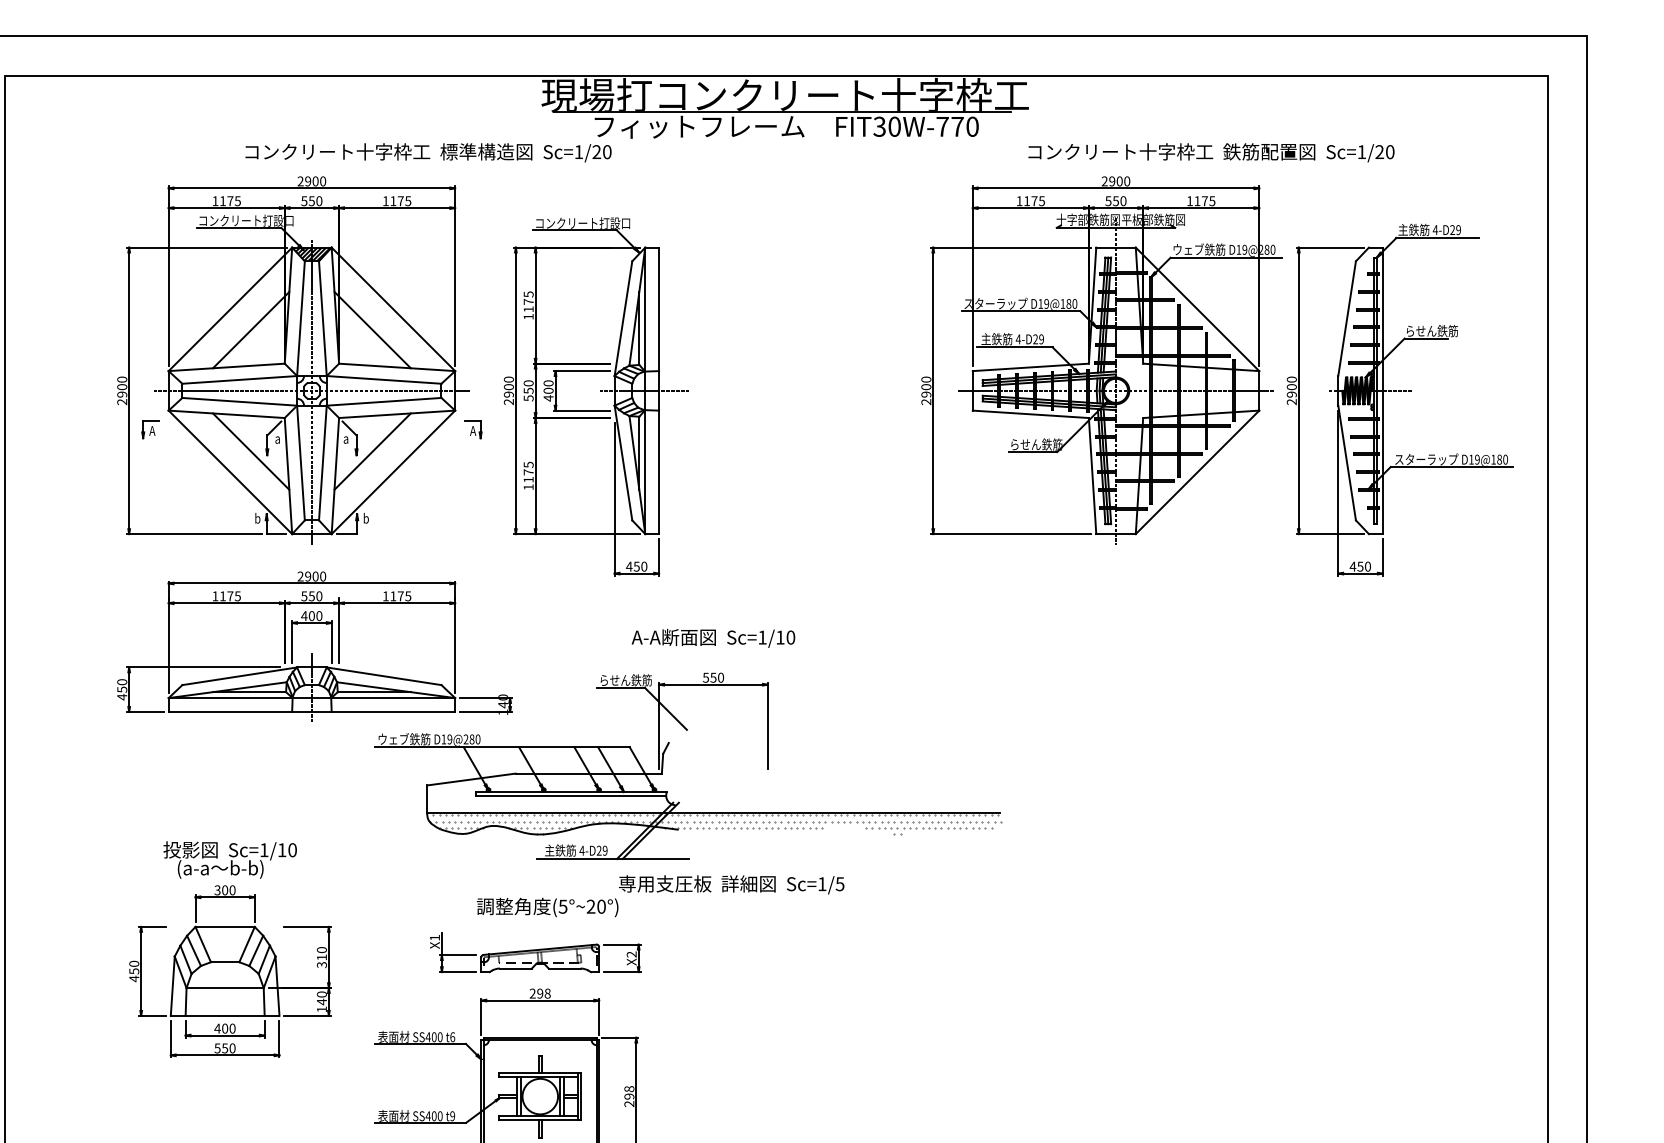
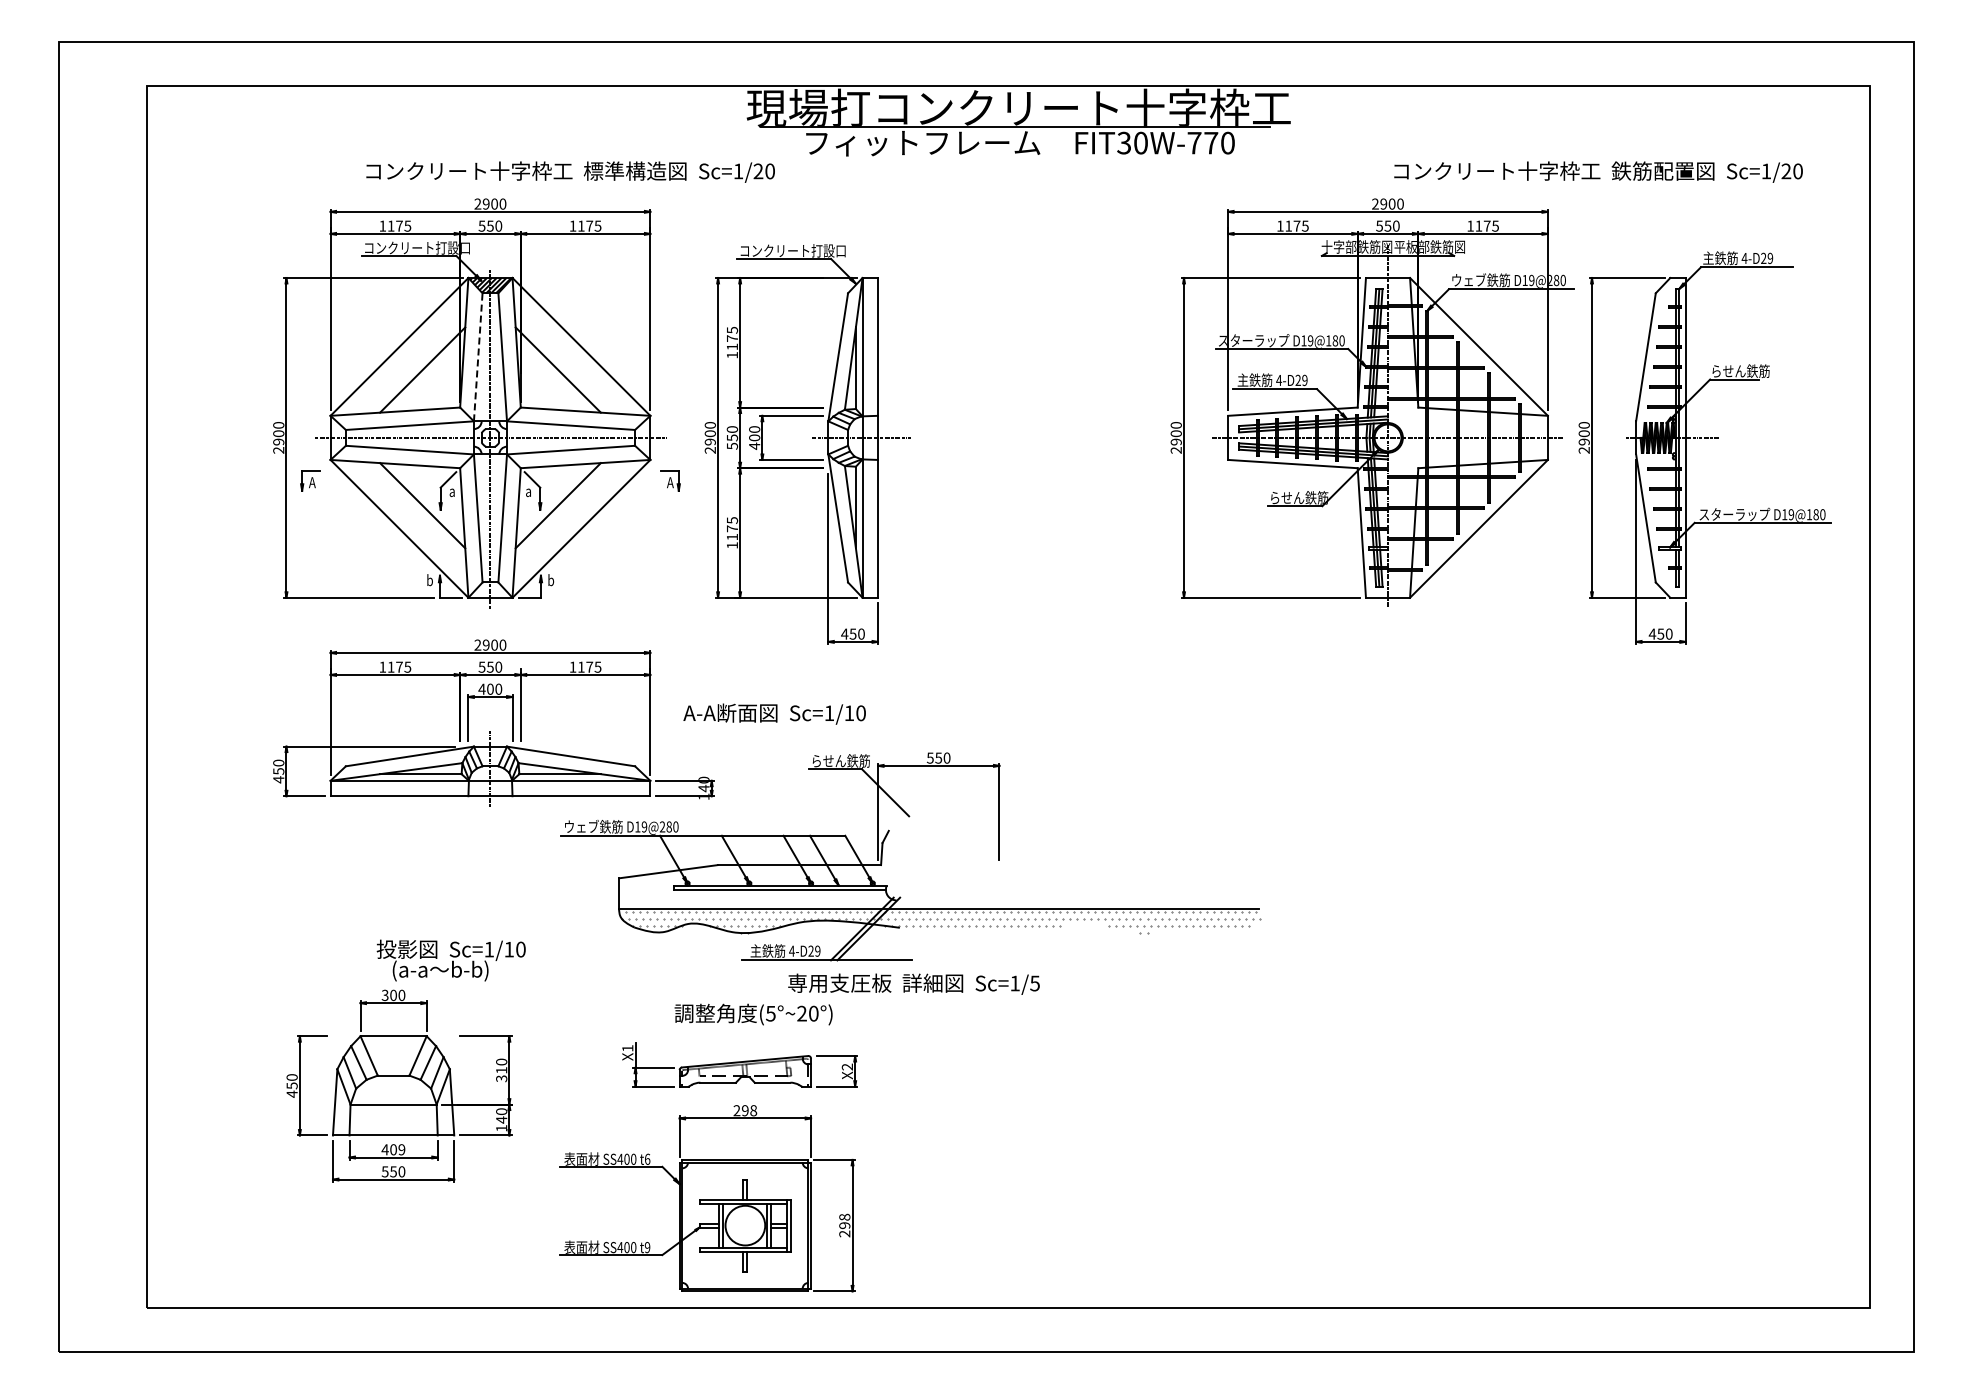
text: (428, 152) -> (570, 171), moved
text: (1211, 152) -> (1598, 171), moved
line: (301, 317) -> (478, 356), solid -> dashed
text: (713, 637) -> (774, 713), moved
text: (229, 859) -> (450, 960), moved
text: (731, 884) -> (913, 983), moved
text: (232, 1028) -> (401, 1149), 400 -> 409

